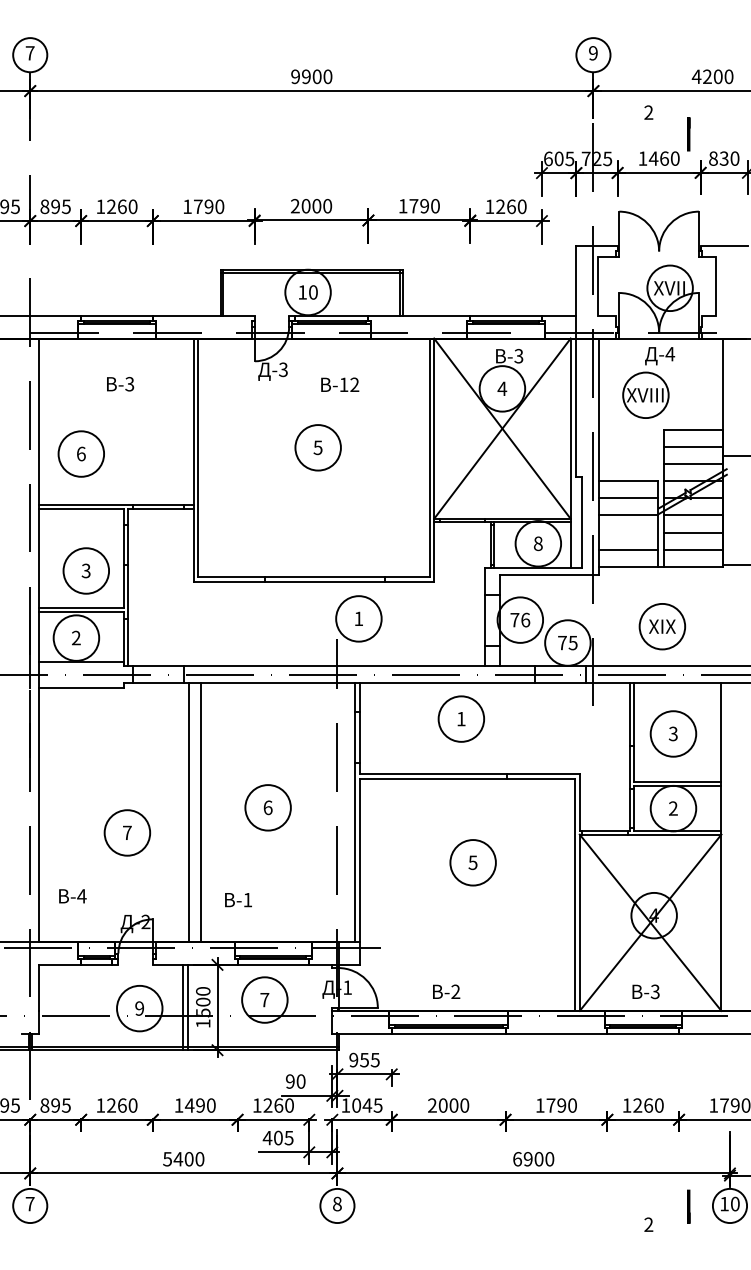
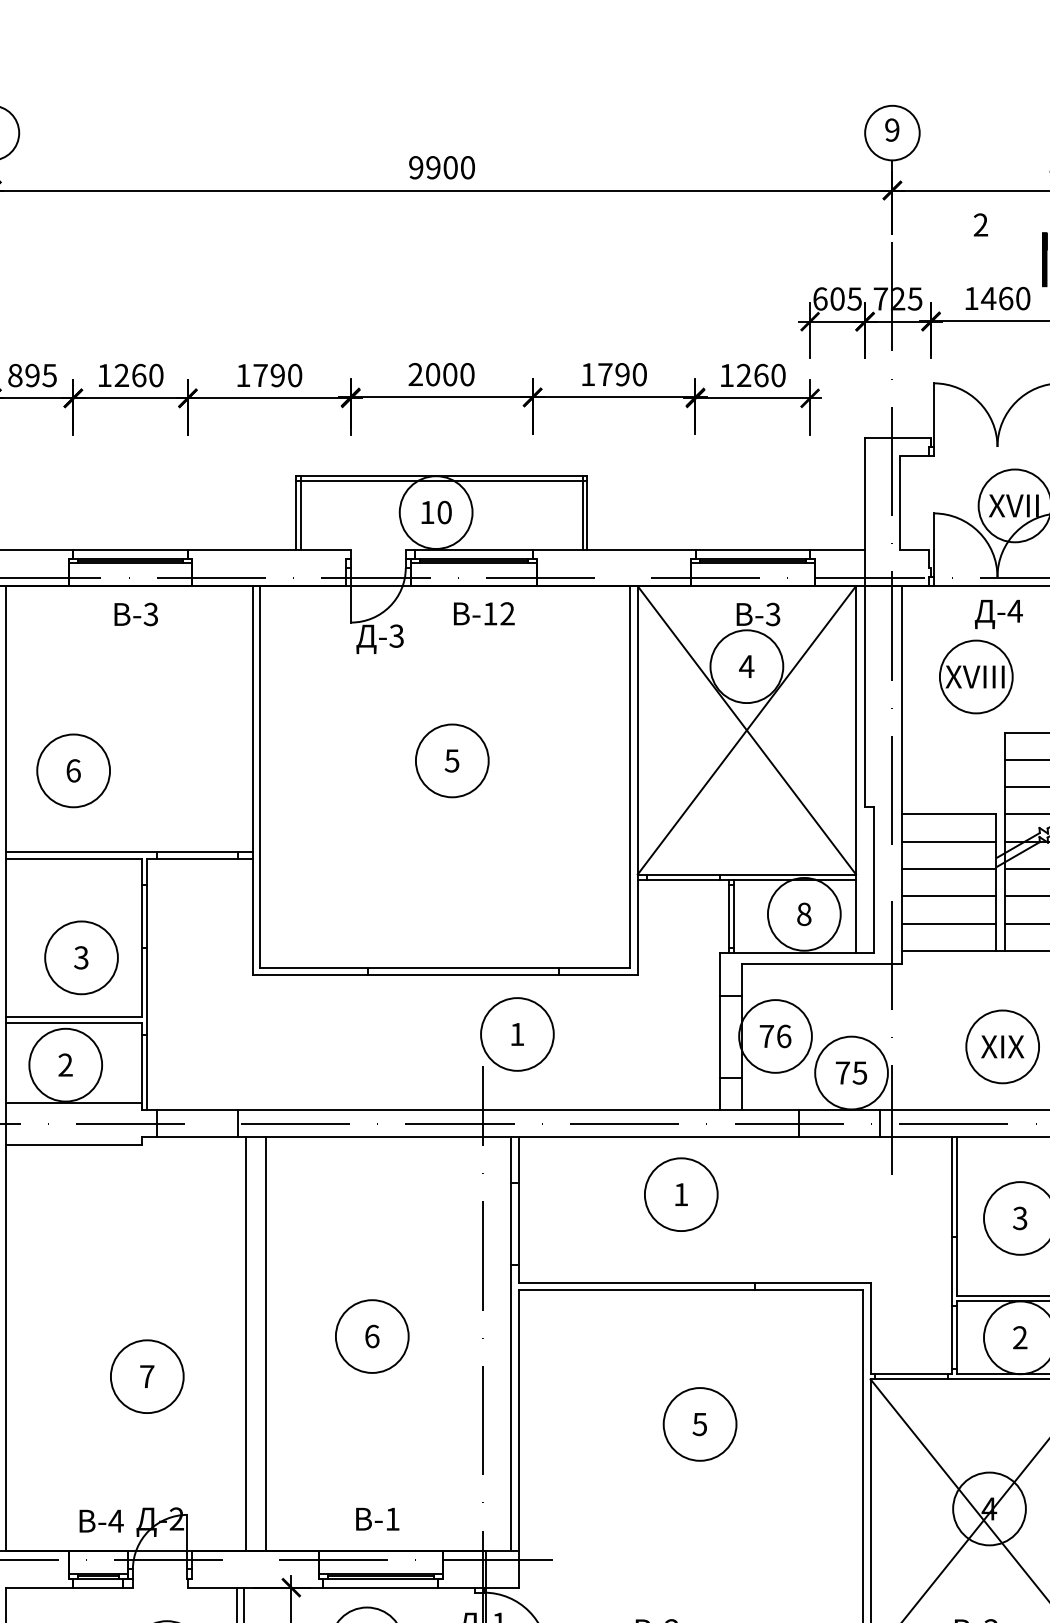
text: (120, 384) -> (136, 614), moved
text: (340, 384) -> (484, 613), moved
line: (628, 532) -> (948, 896), added
text: (72, 896) -> (101, 1521), moved
text: (238, 900) -> (377, 1519), moved

